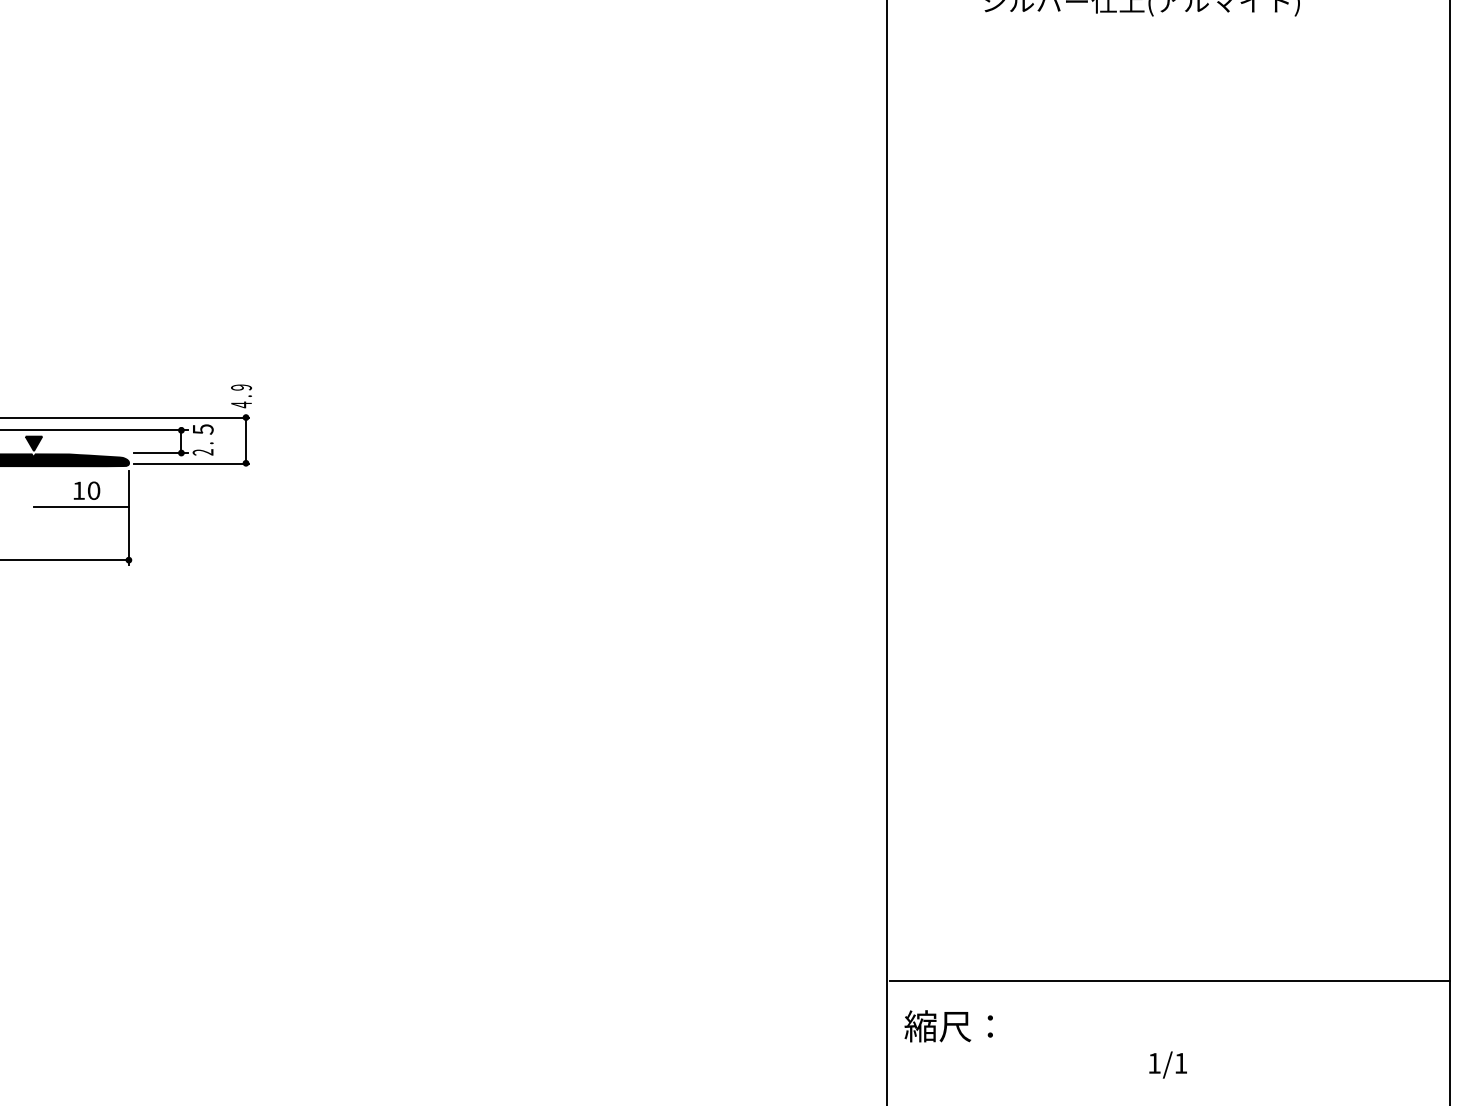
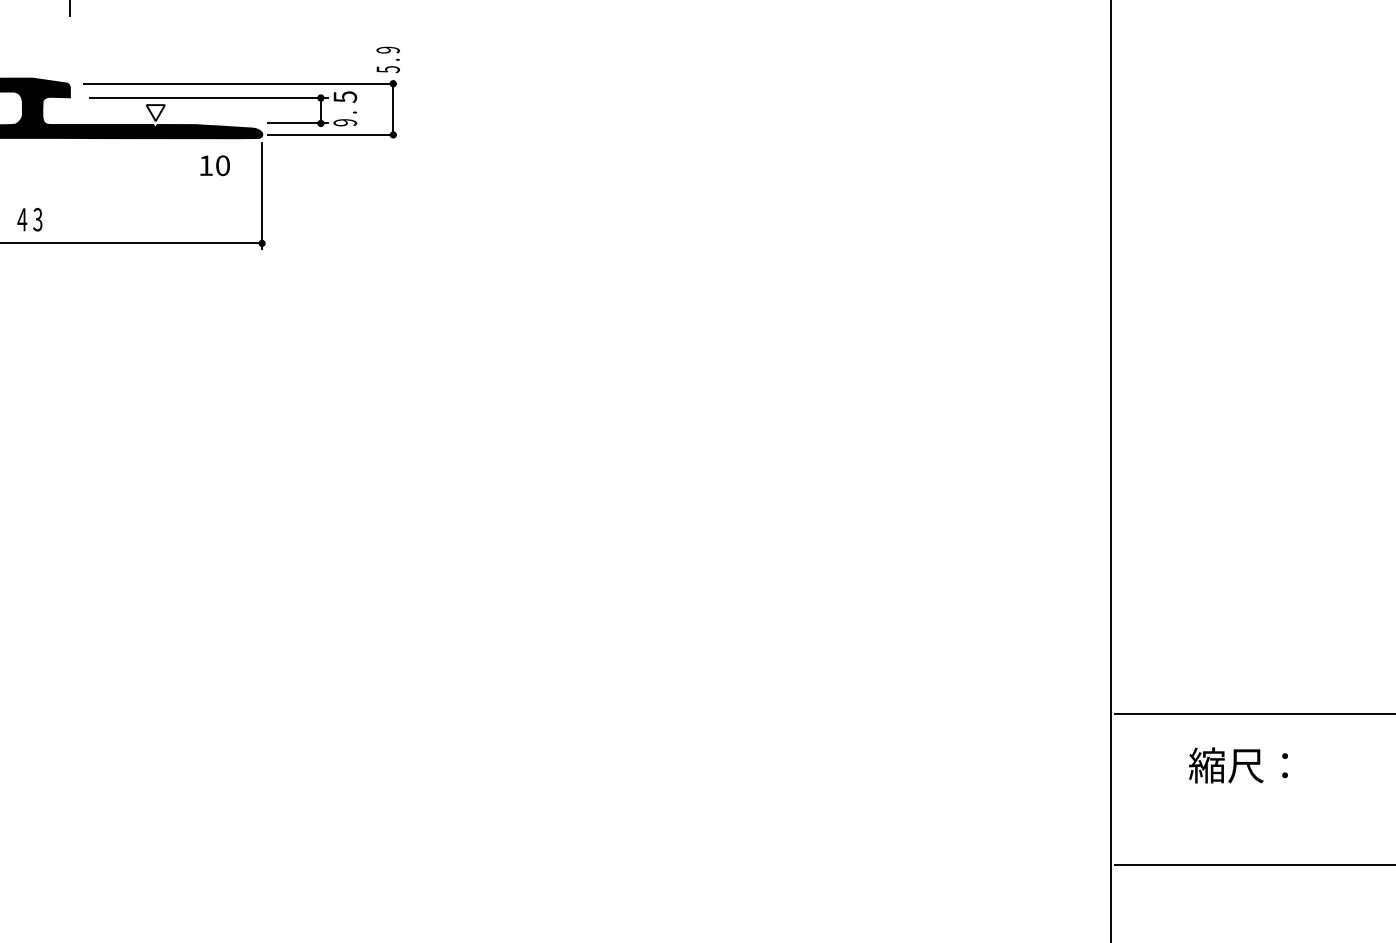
text: (241, 404) -> (388, 69), 4 -> 5
fill: (33, 443) -> (155, 112), removed
text: (203, 452) -> (345, 122), 2 -> 9
line: (81, 507) -> (209, 184), removed
text: (948, 1026) -> (1238, 765), moved

